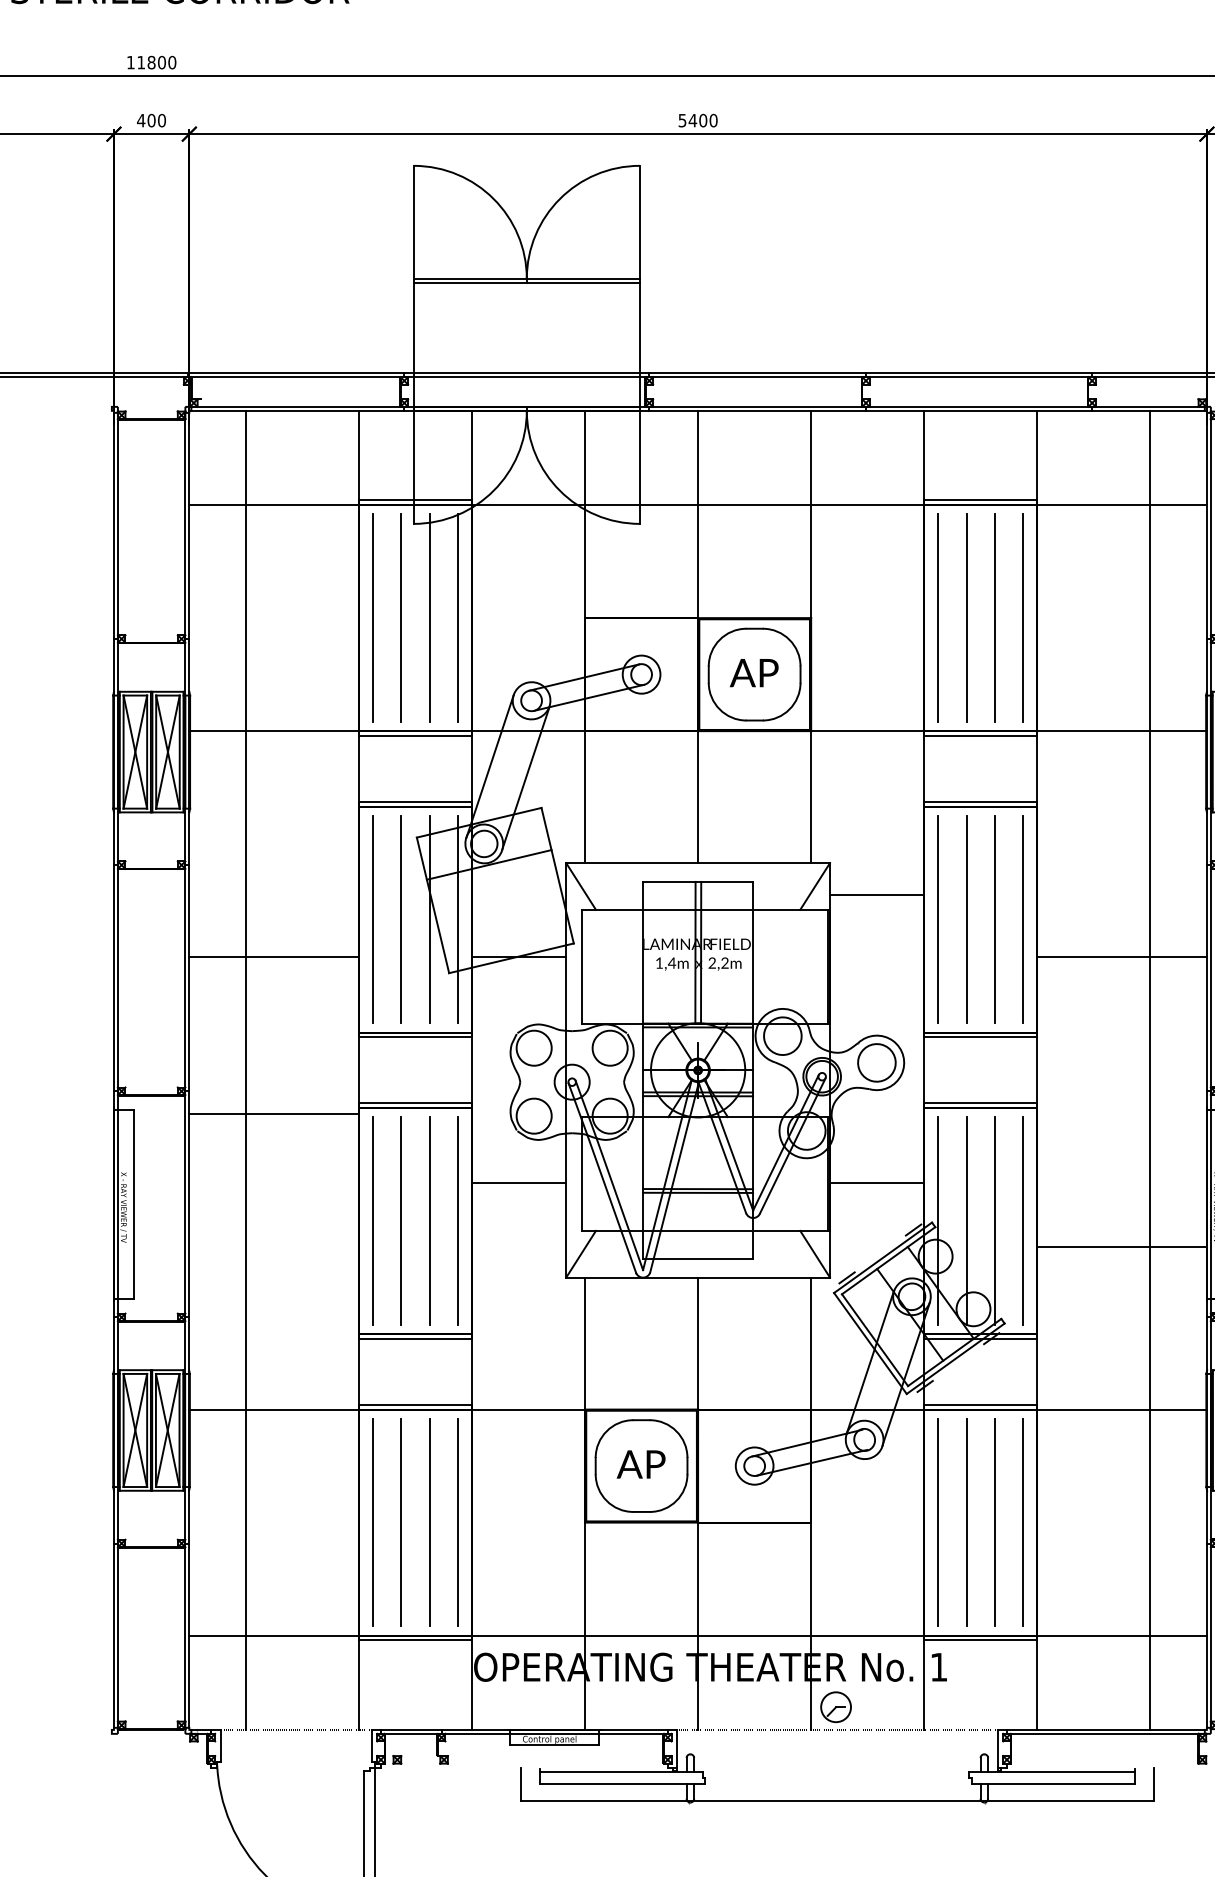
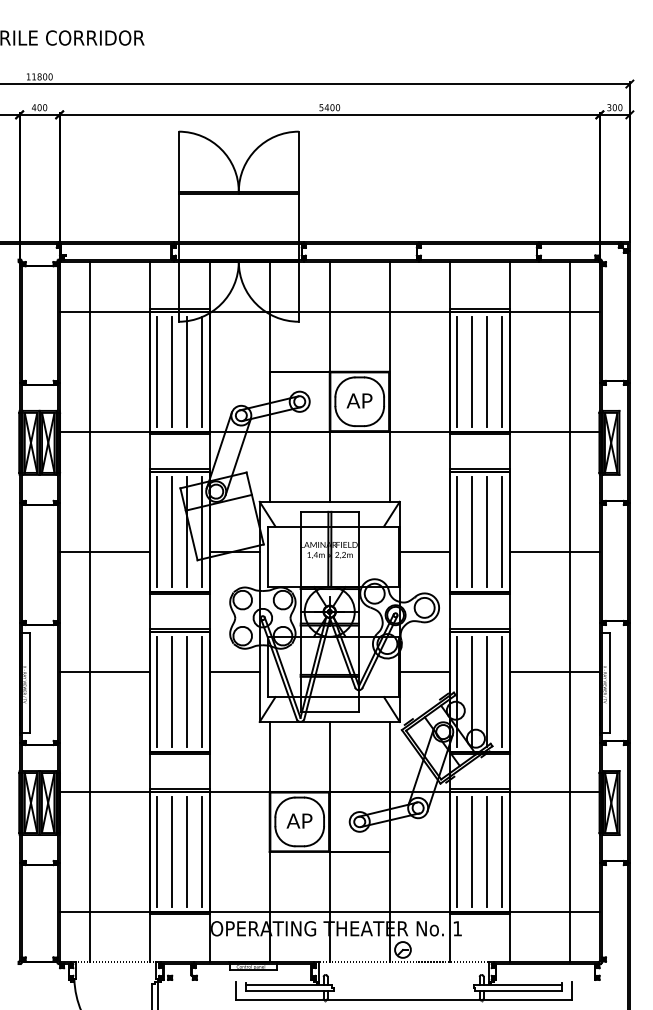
line: (876, 894) -> (424, 551), moved
line: (273, 1113) -> (104, 671), moved
line: (1121, 1246) -> (554, 671), moved

